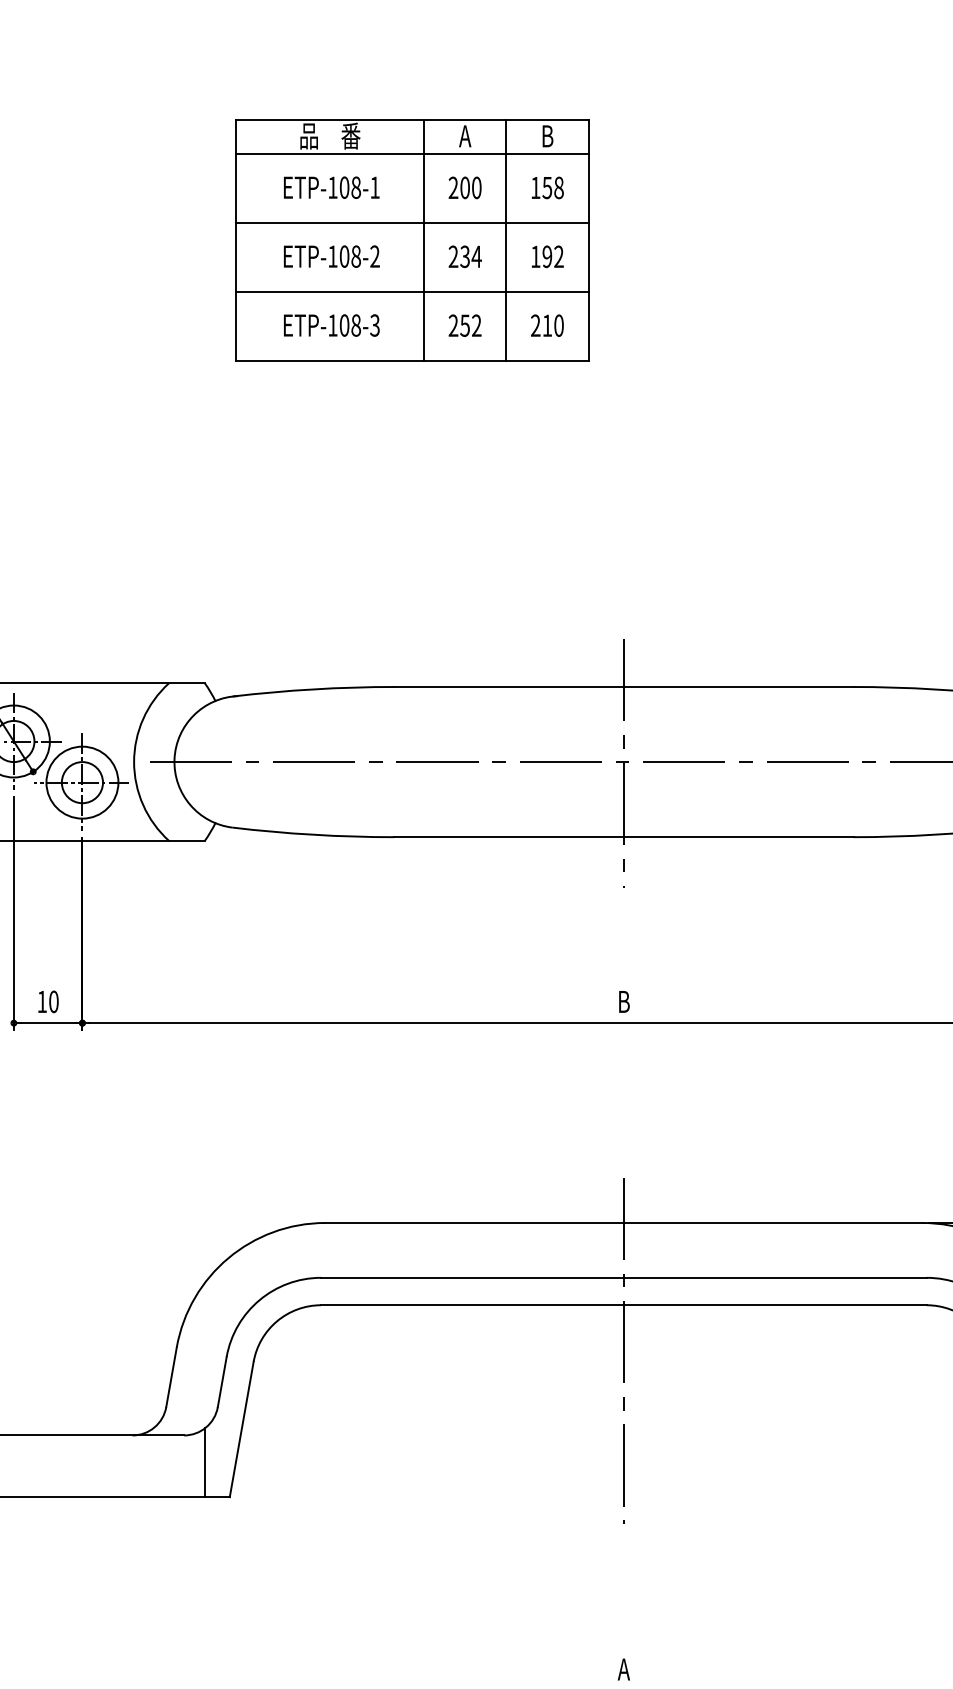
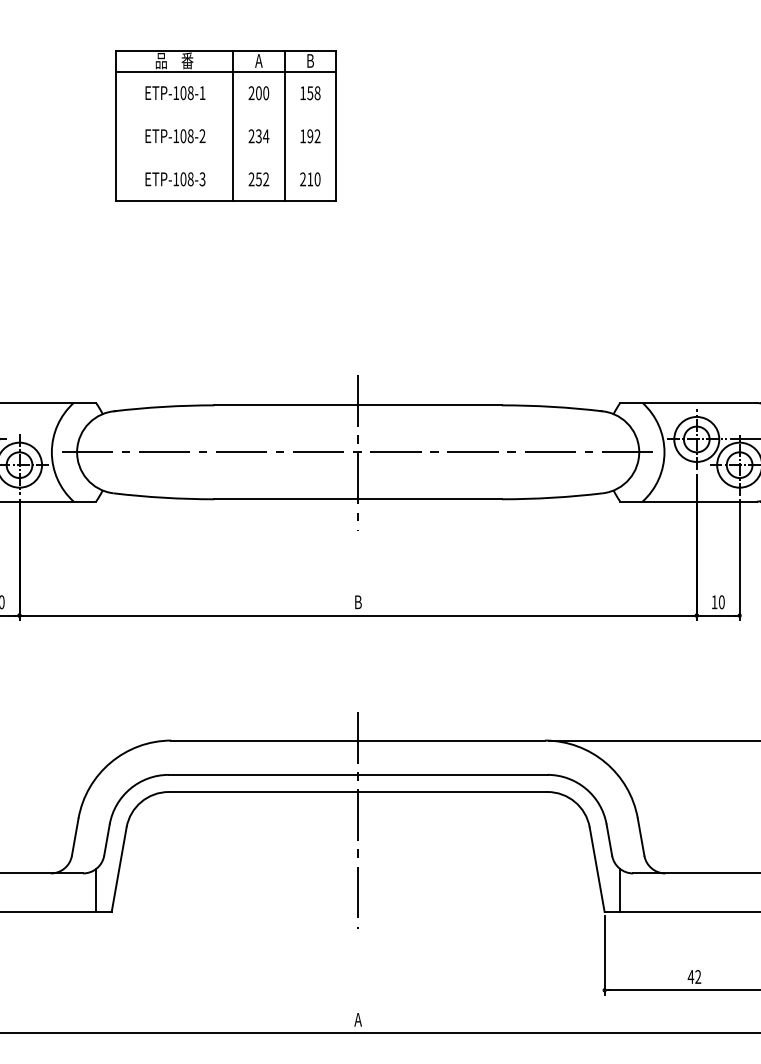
line: (411, 223) -> (225, 115), removed
line: (411, 292) -> (225, 158), removed

